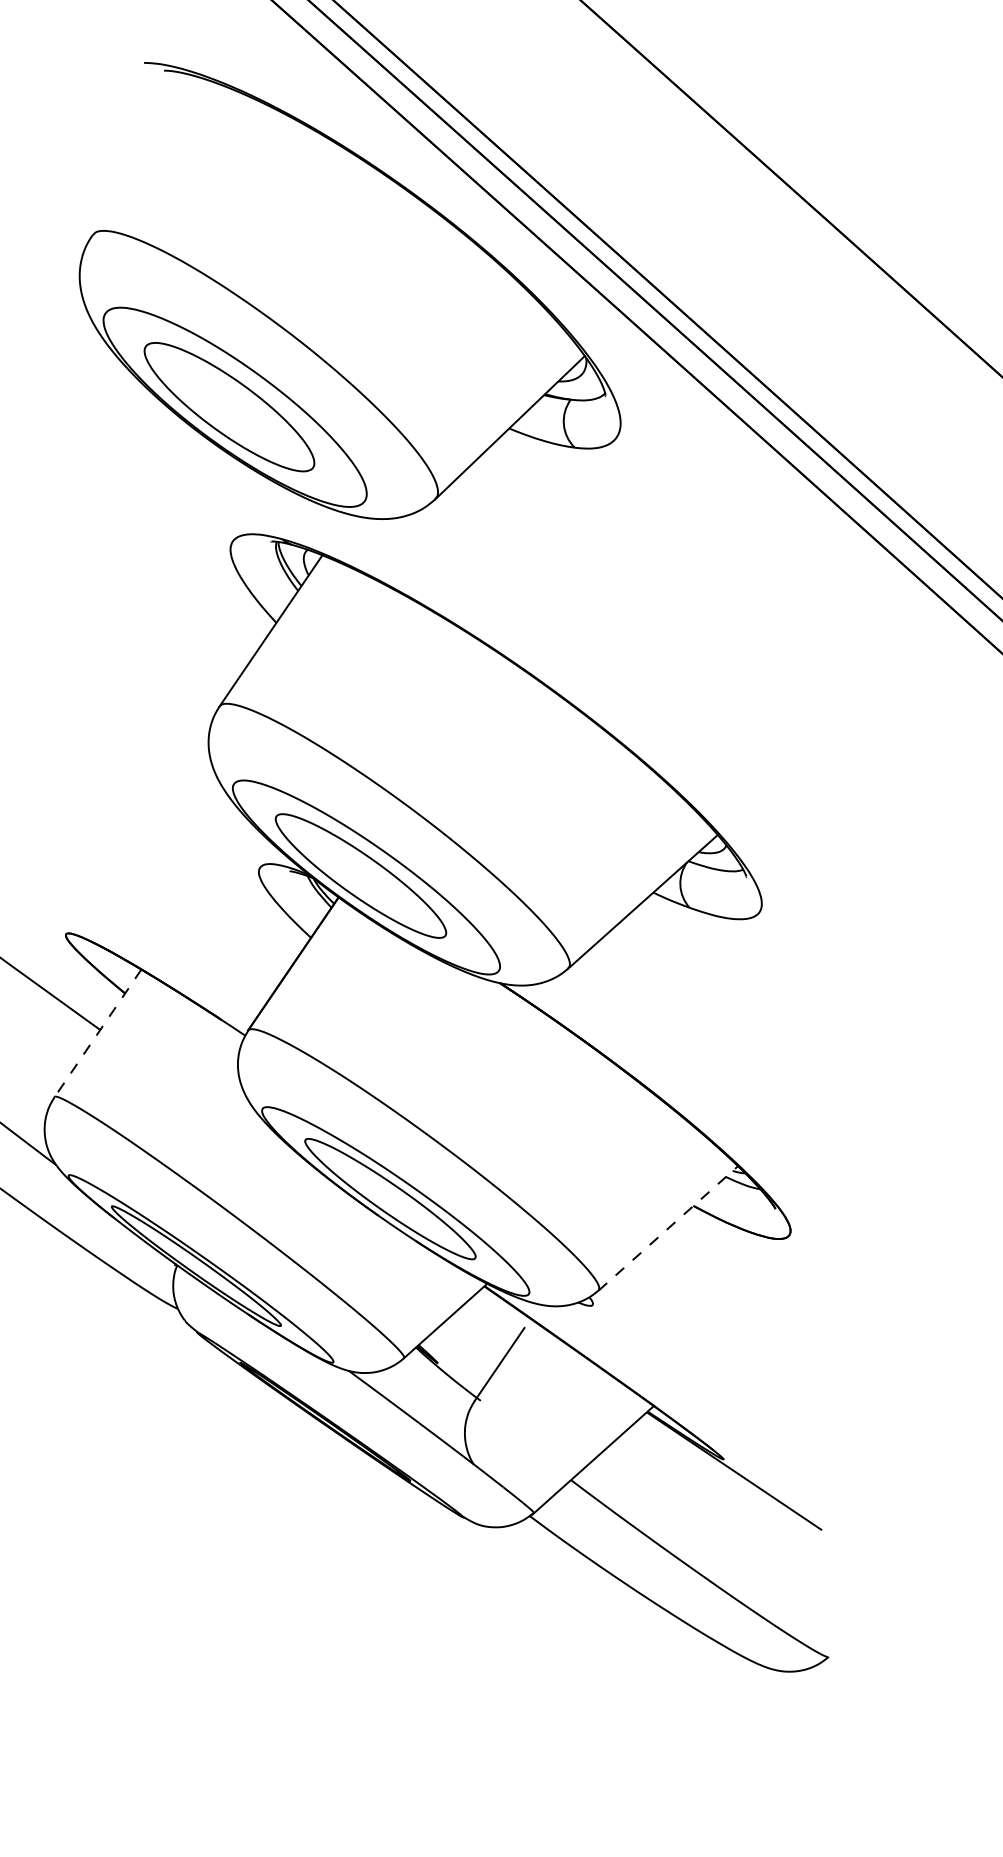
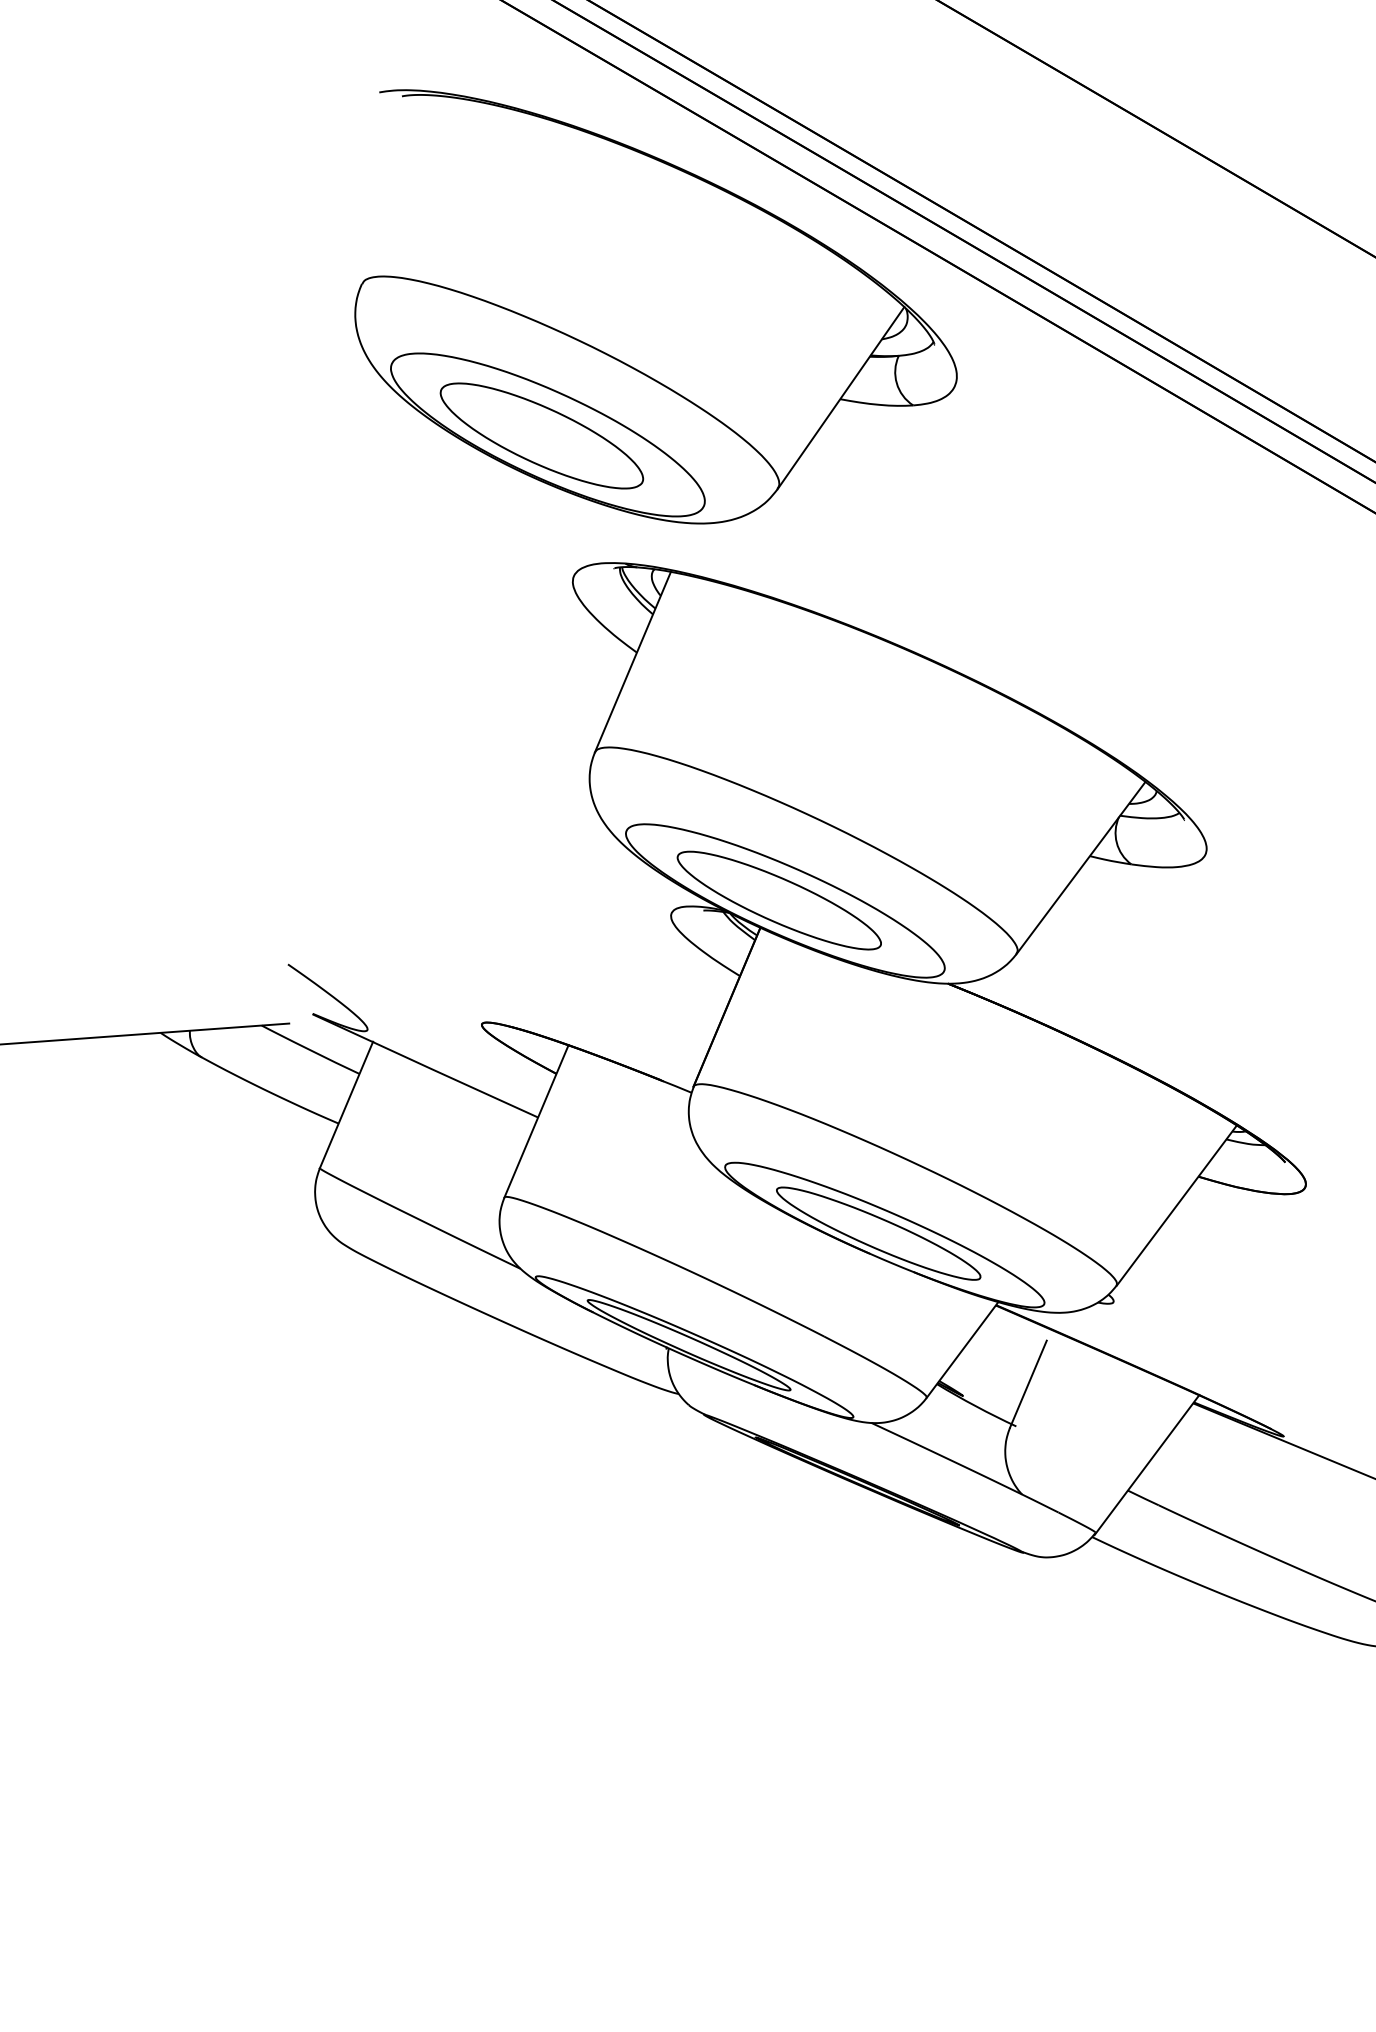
line: (98, 1033) -> (536, 1121), dashed -> solid
line: (669, 1228) -> (1177, 1205), dashed -> solid

